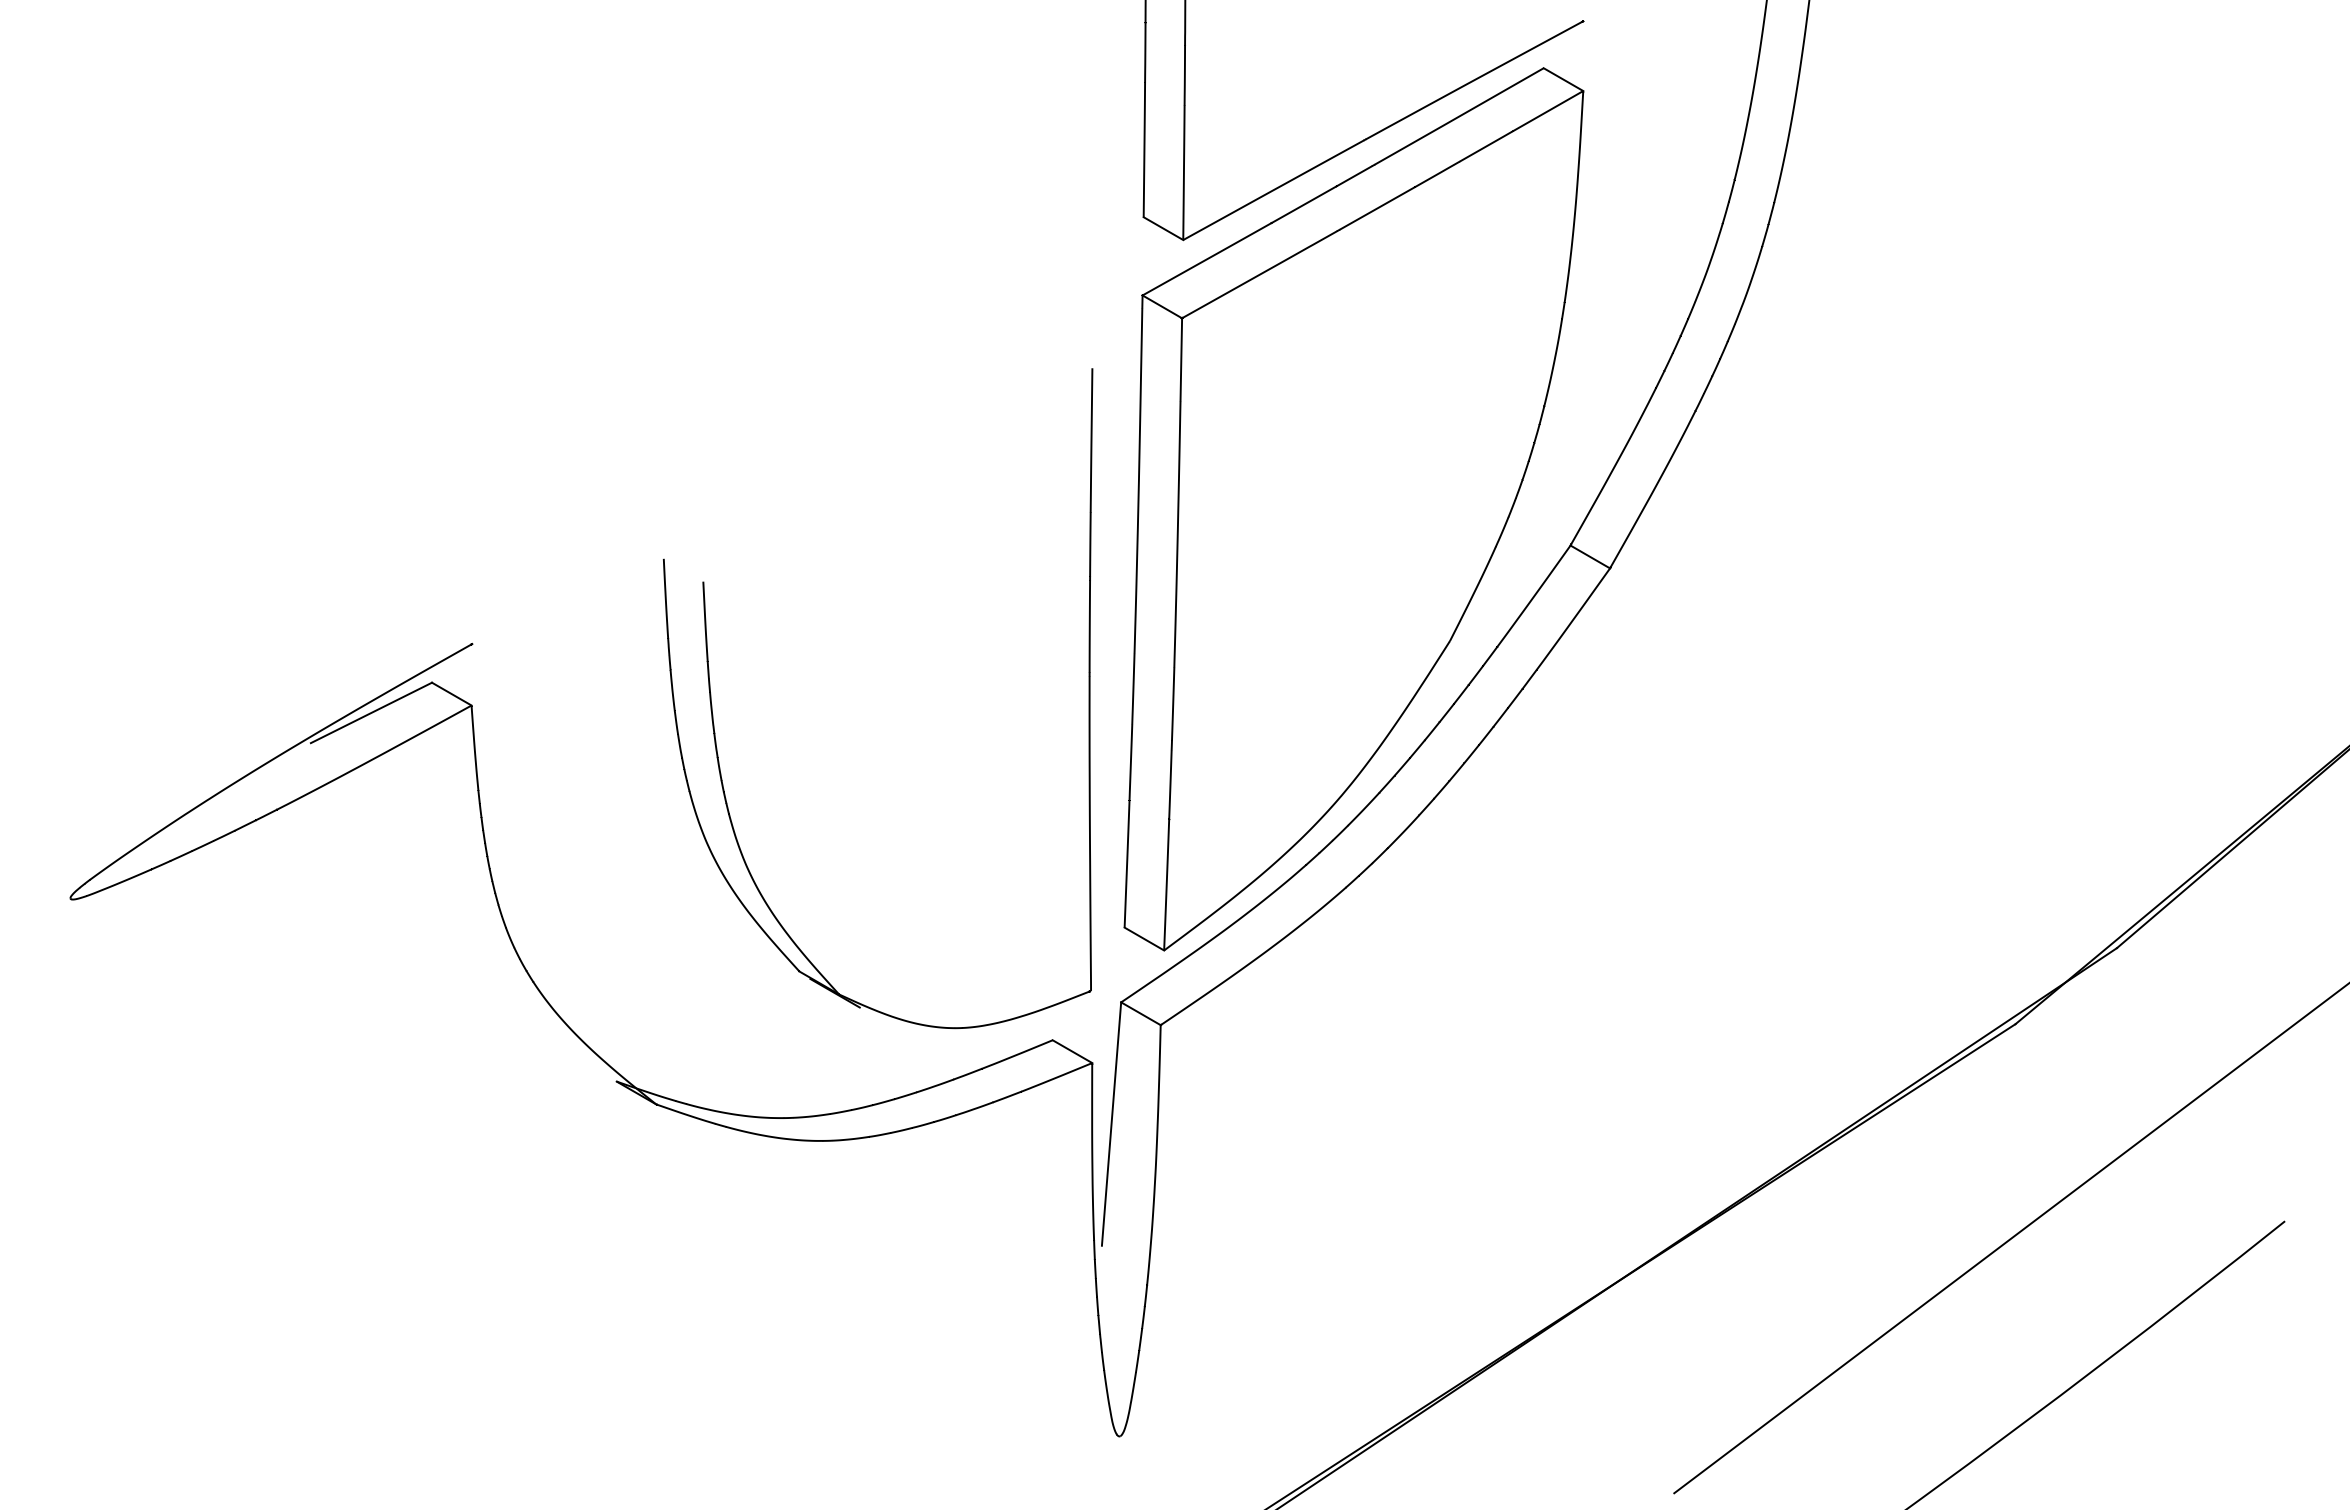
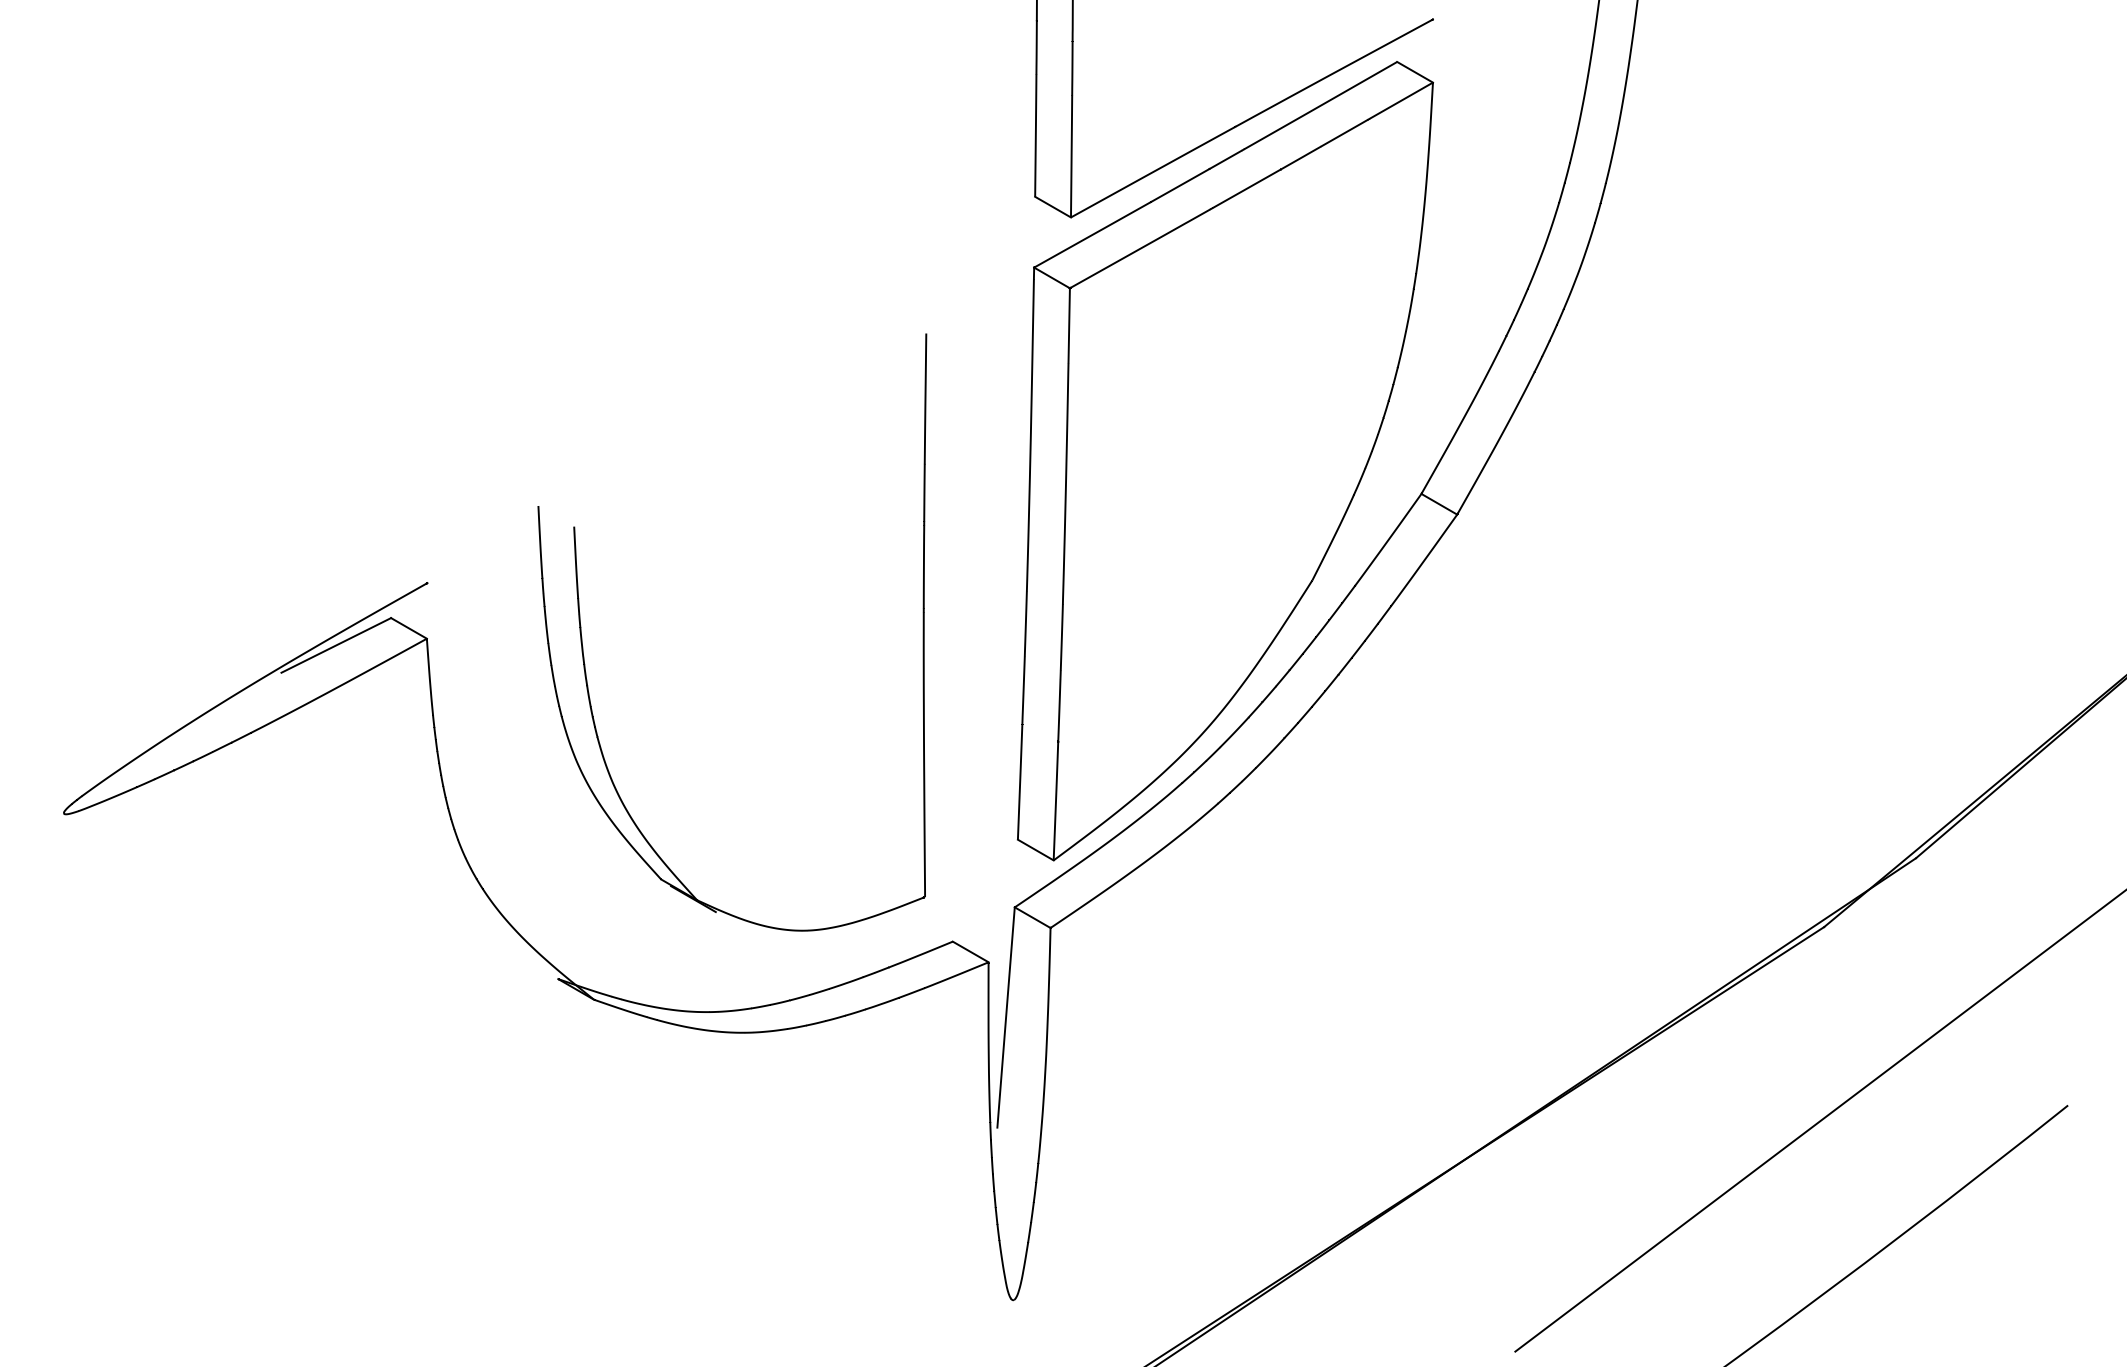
part: (713, 714) -> (583, 646), moved

